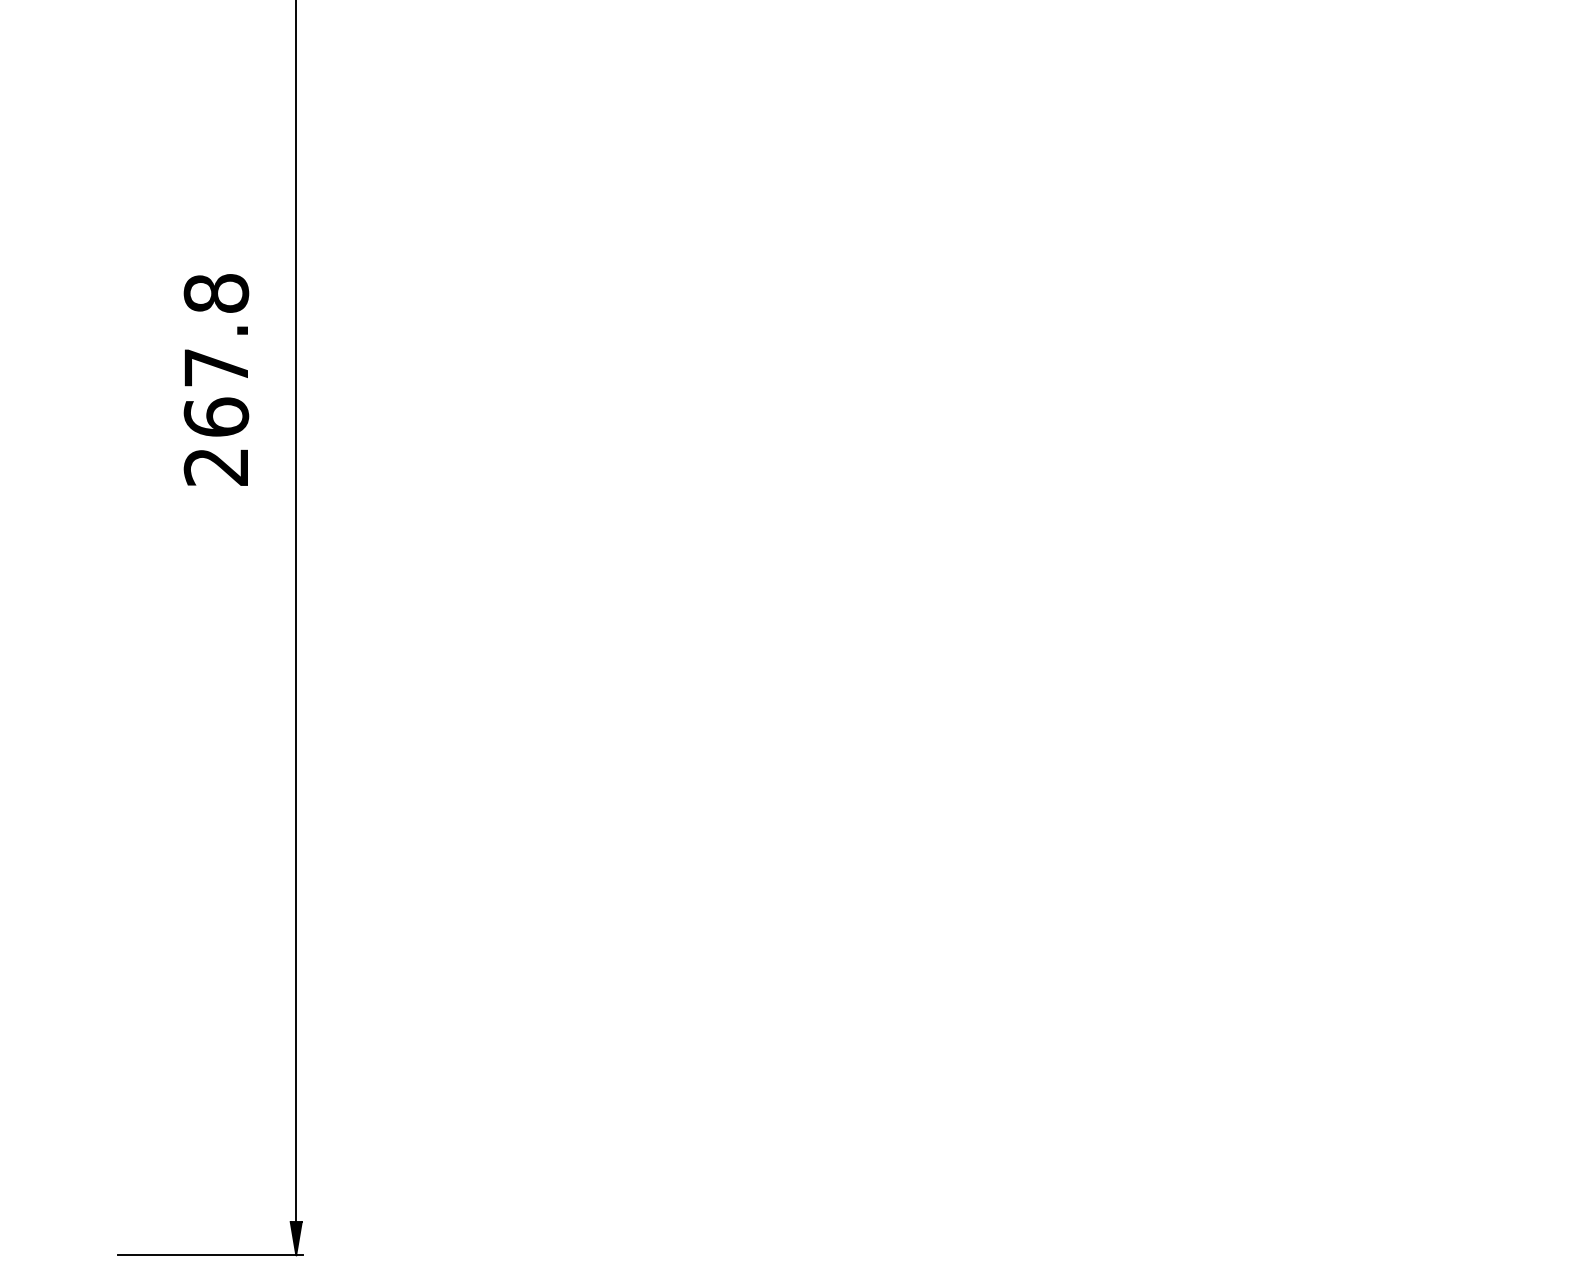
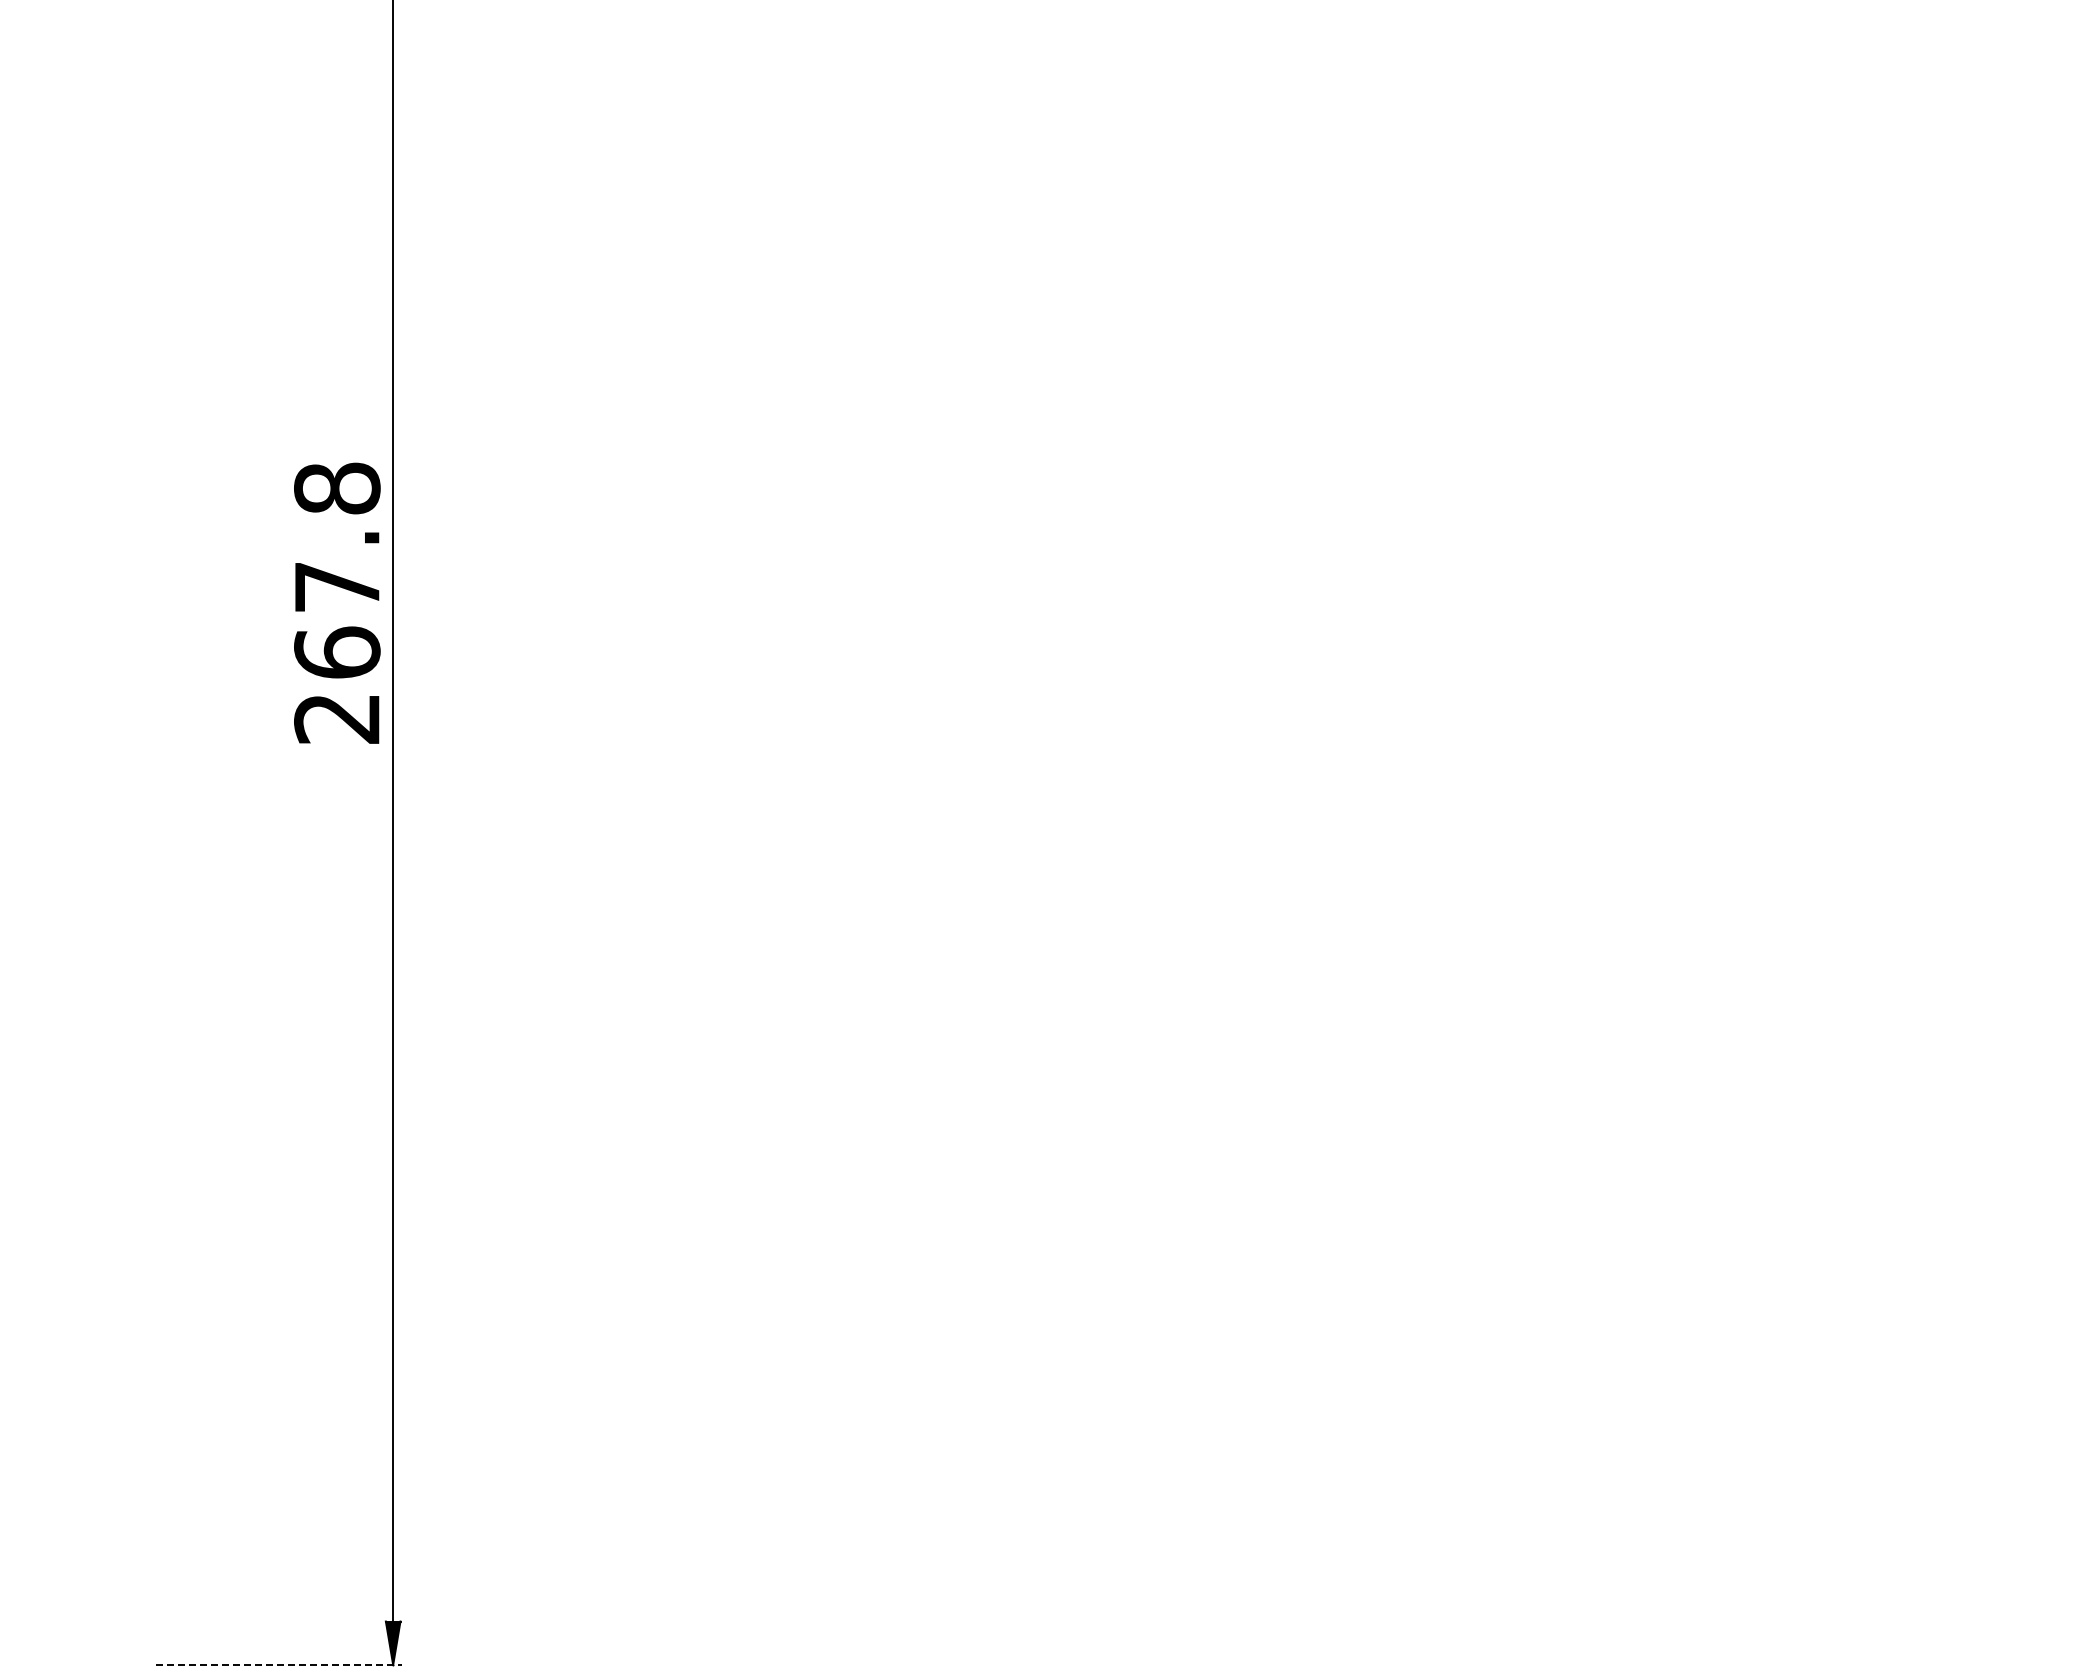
text: (216, 379) -> (337, 602), moved
line: (210, 1255) -> (279, 1665), solid -> dashed

